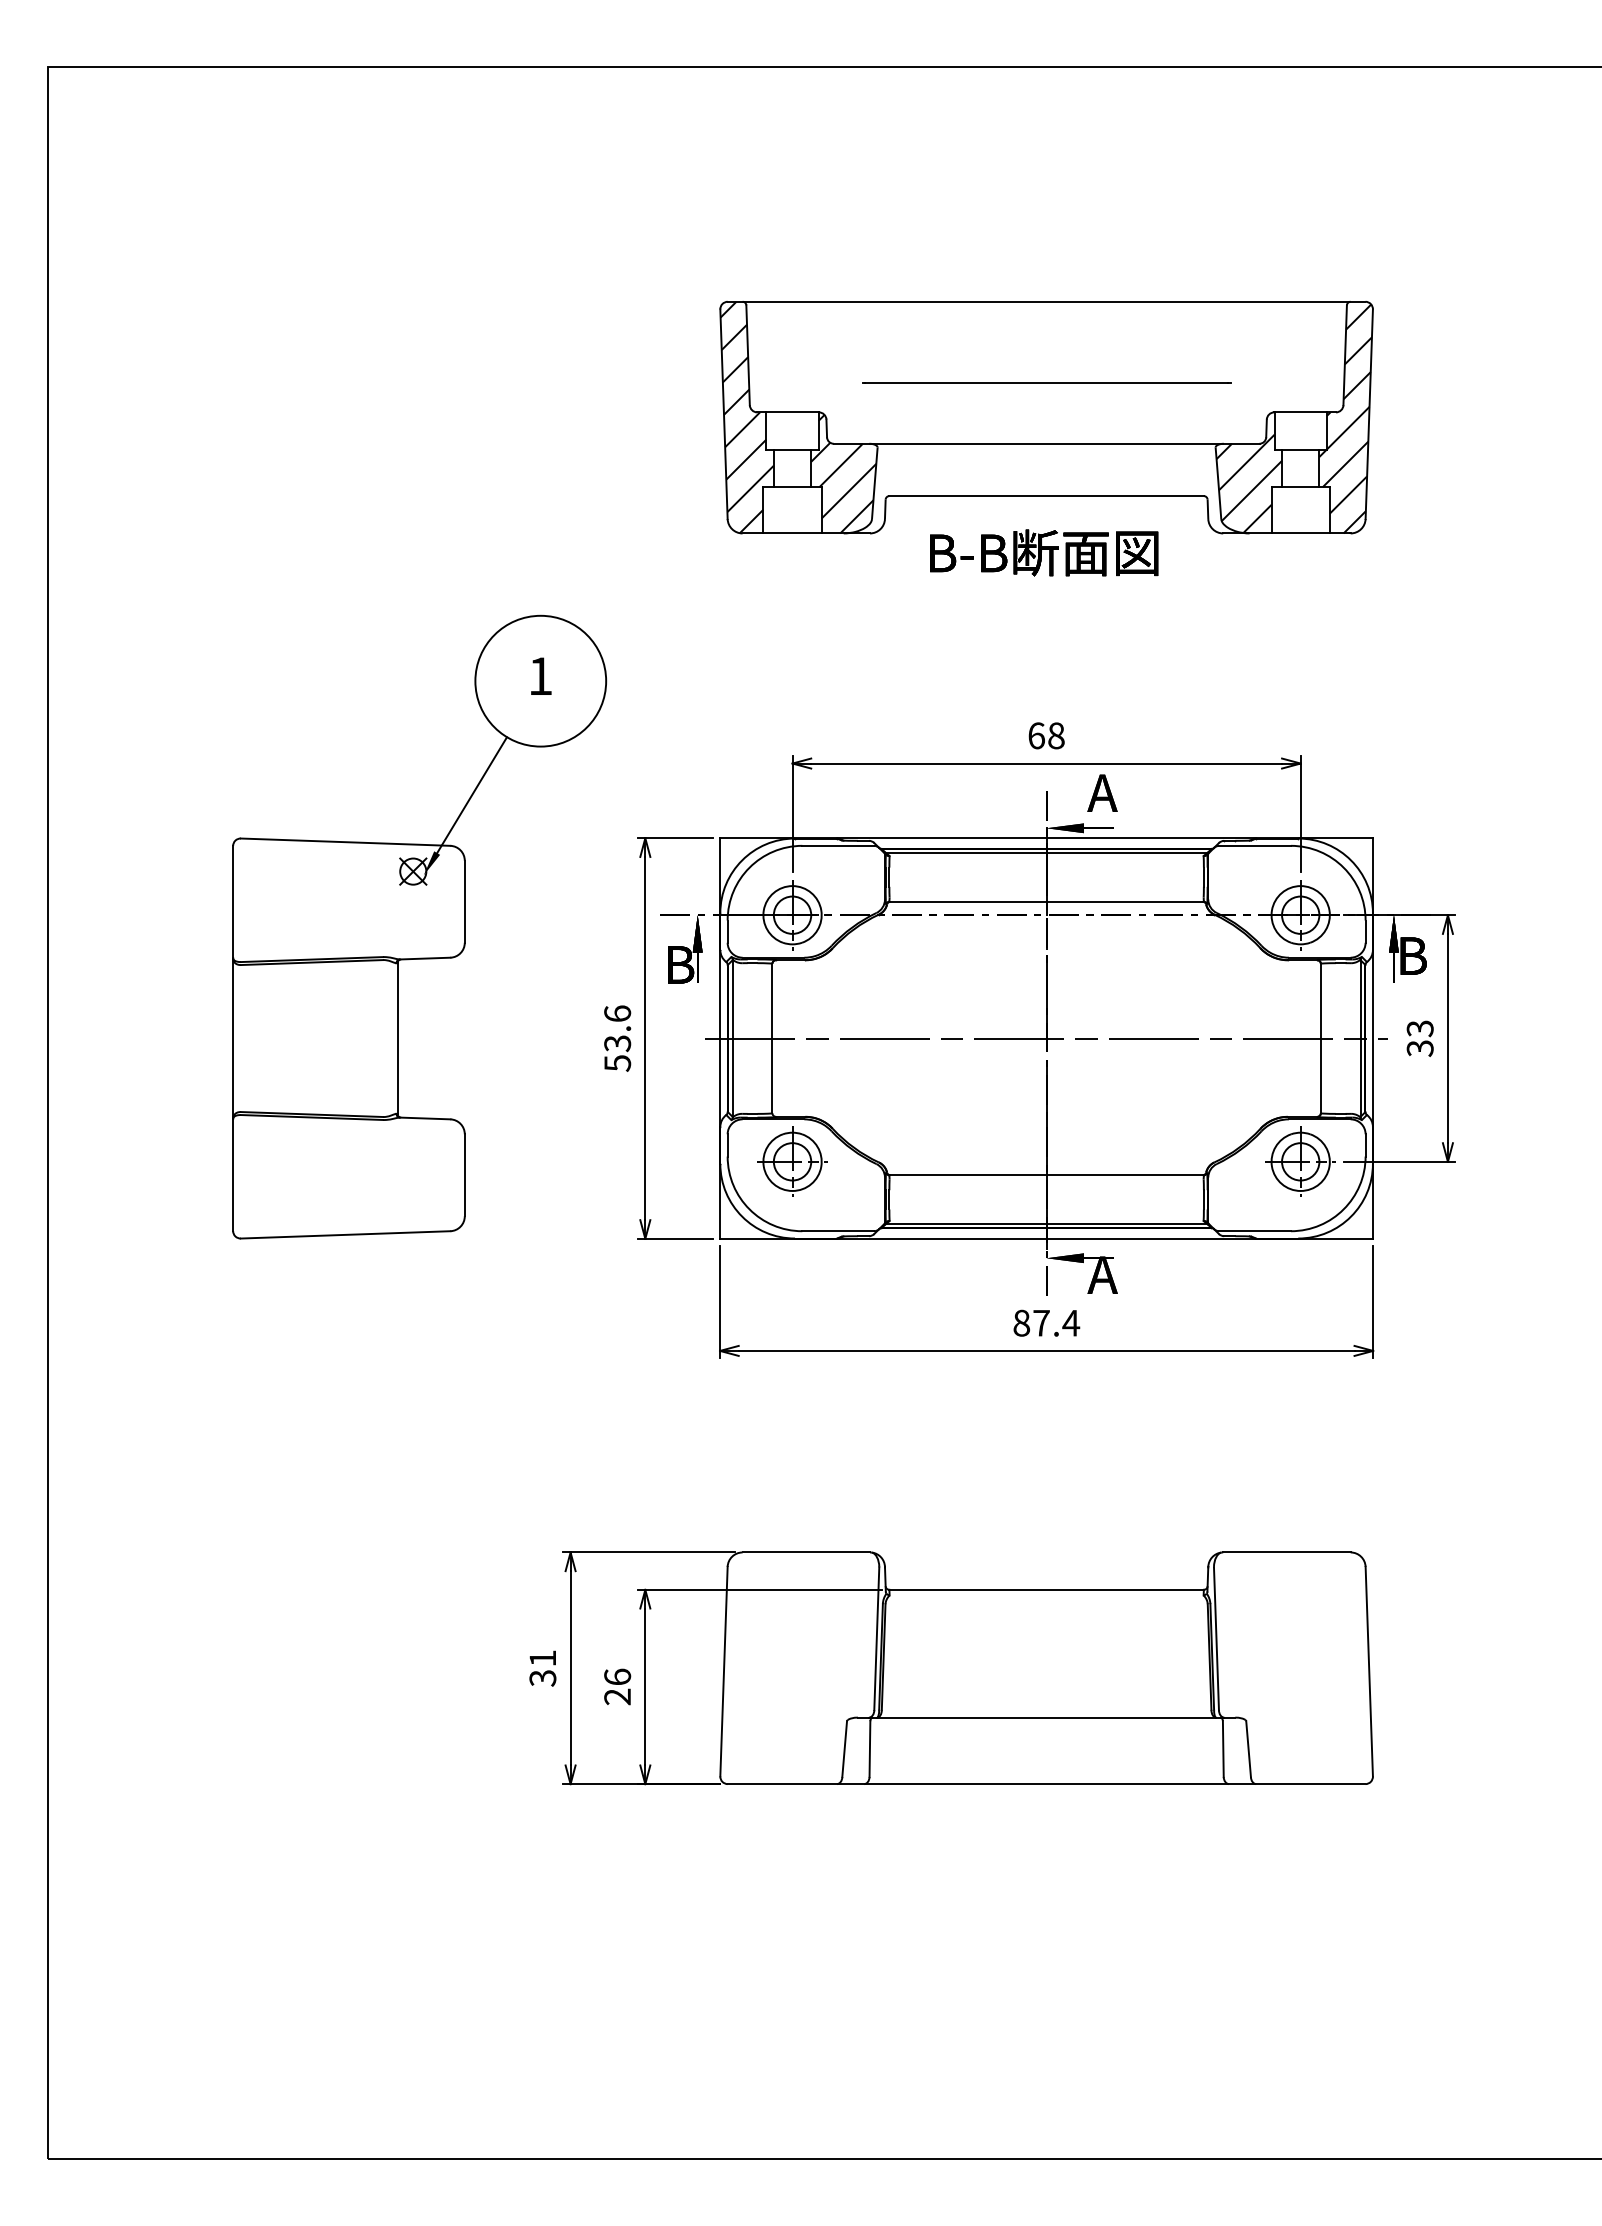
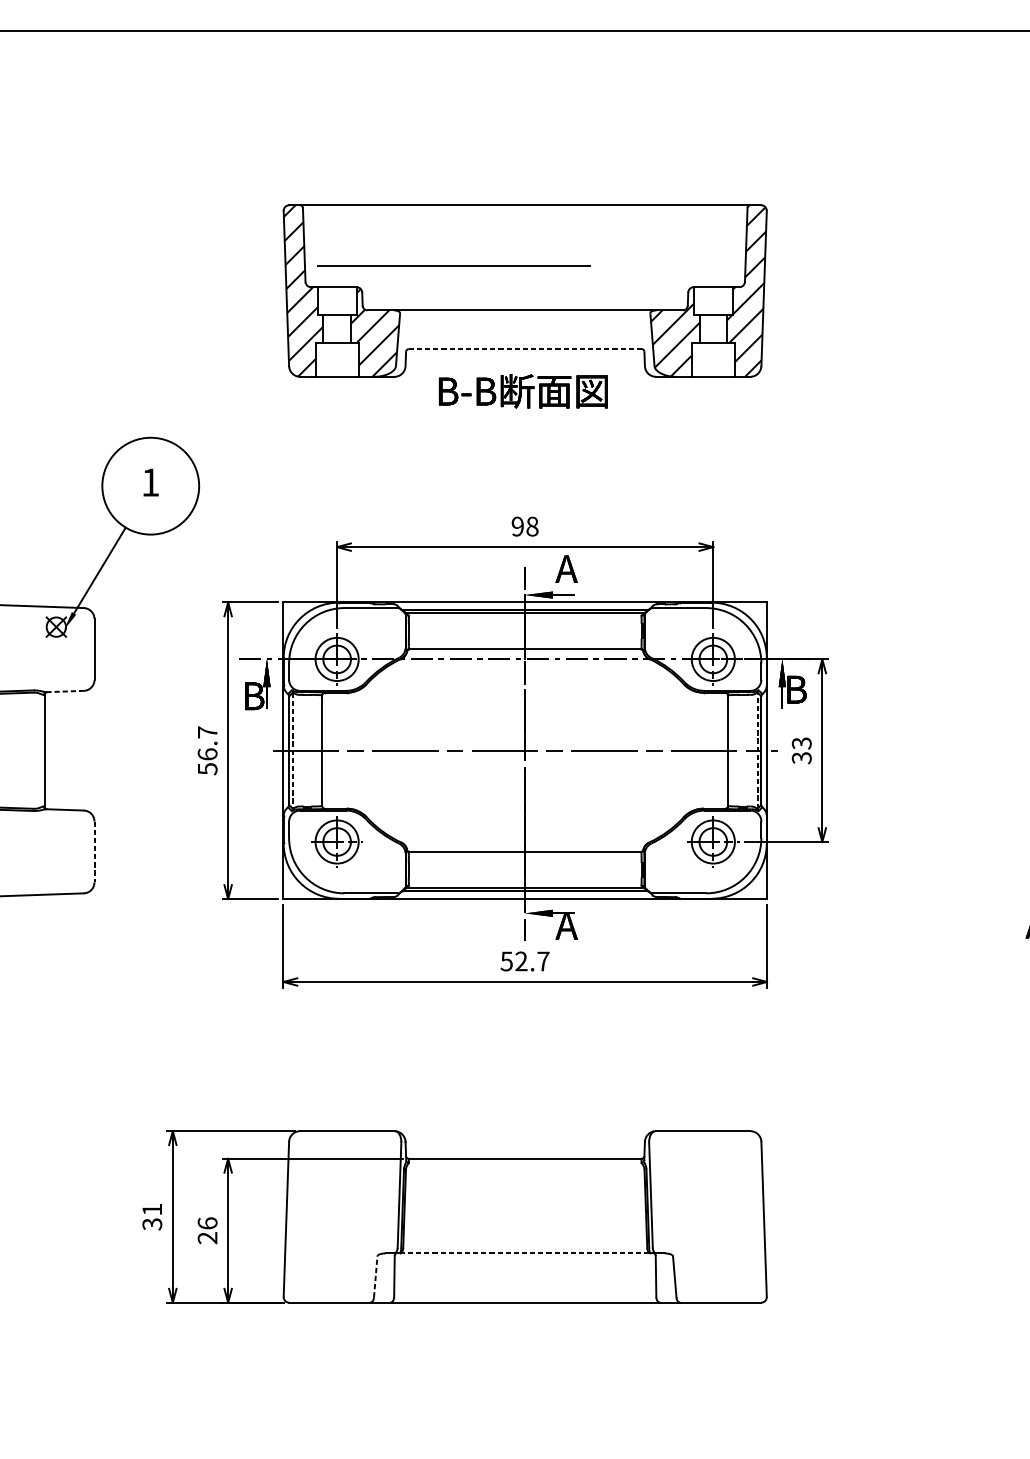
line: (1046, 382) -> (454, 265), moved
line: (1047, 496) -> (525, 349), solid -> dashed
text: (1036, 735) -> (517, 526), 68 -> 98
line: (425, 958) -> (65, 691), solid -> dashed
text: (617, 1028) -> (207, 743), 53.6 -> 56.7
line: (1360, 1038) -> (757, 750), solid -> dashed
line: (732, 1039) -> (292, 751), solid -> dashed
line: (464, 1175) -> (94, 852), solid -> dashed
text: (1046, 1322) -> (525, 960), 87.4 -> 52.7
line: (1047, 1717) -> (525, 1253), solid -> dashed
line: (844, 1749) -> (375, 1277), solid -> dashed

